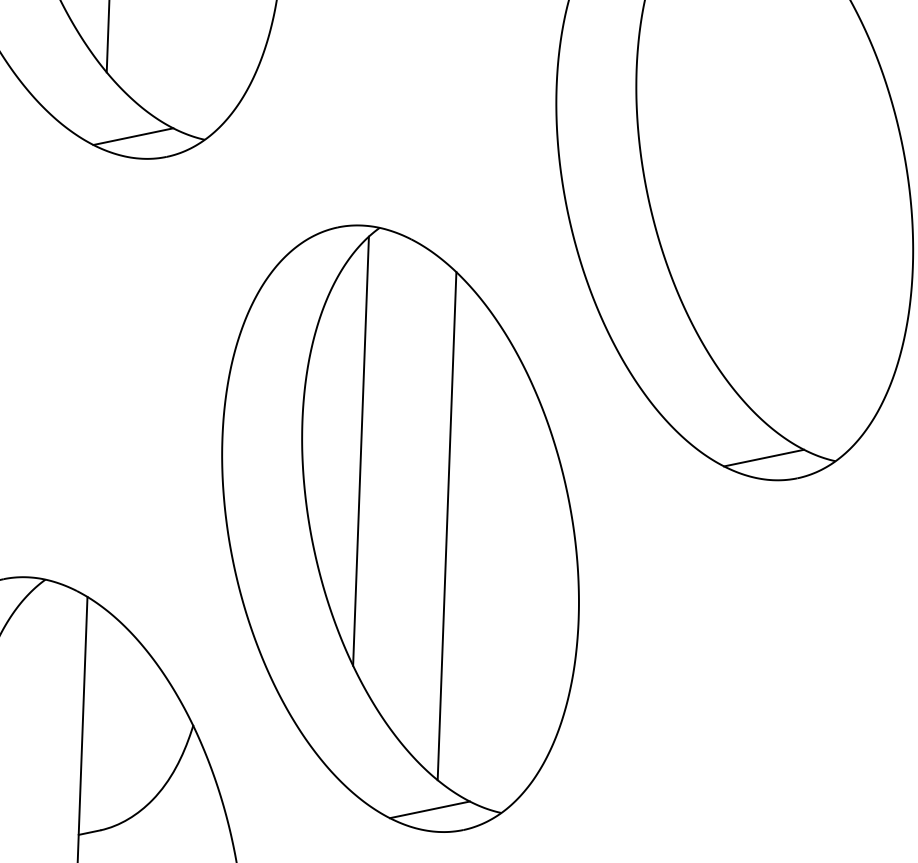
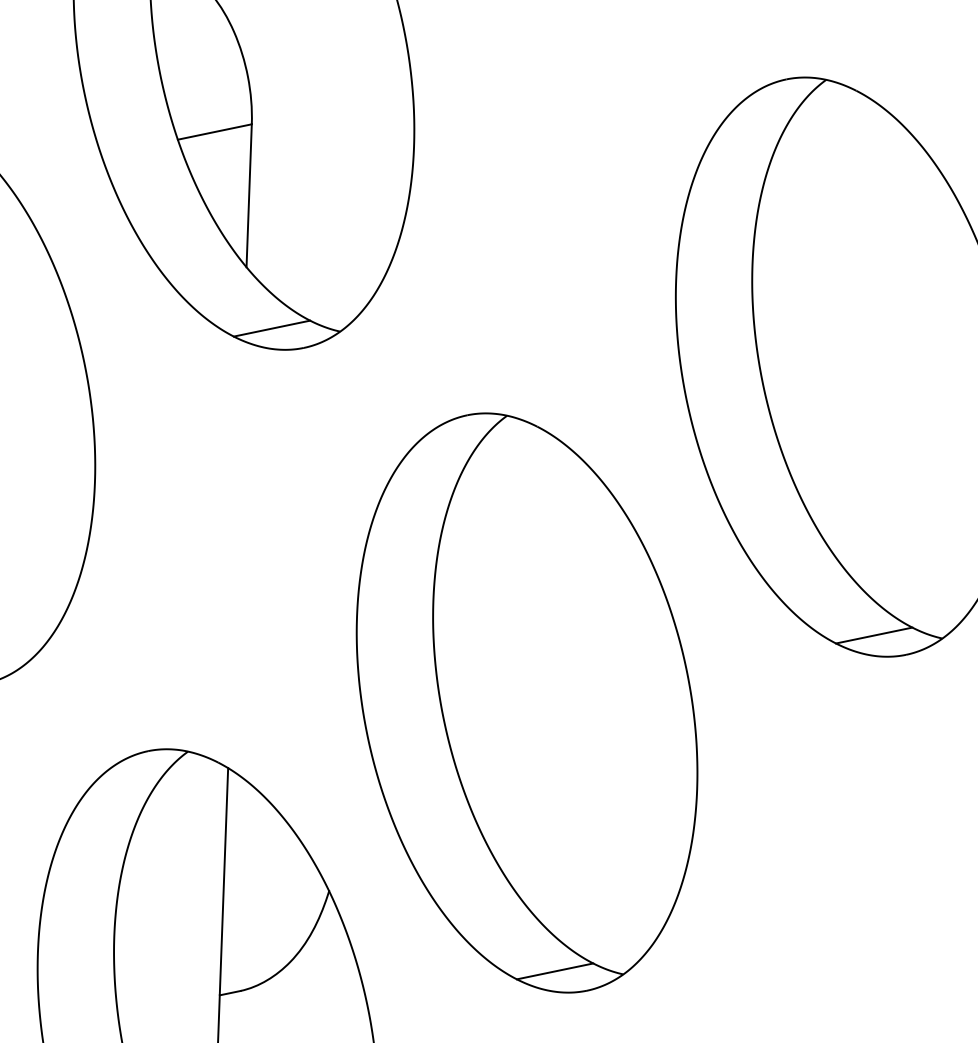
line: (360, 450) -> (488, 628), removed
line: (447, 526) -> (571, 700), removed

